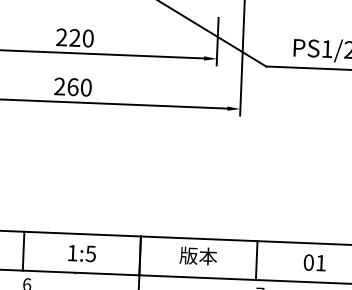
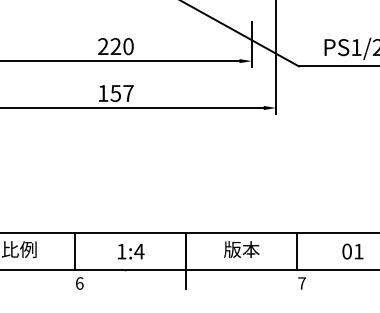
text: (72, 87) -> (115, 93), 260 -> 157
text: (91, 253) -> (139, 251), 1:5 -> 1:4

